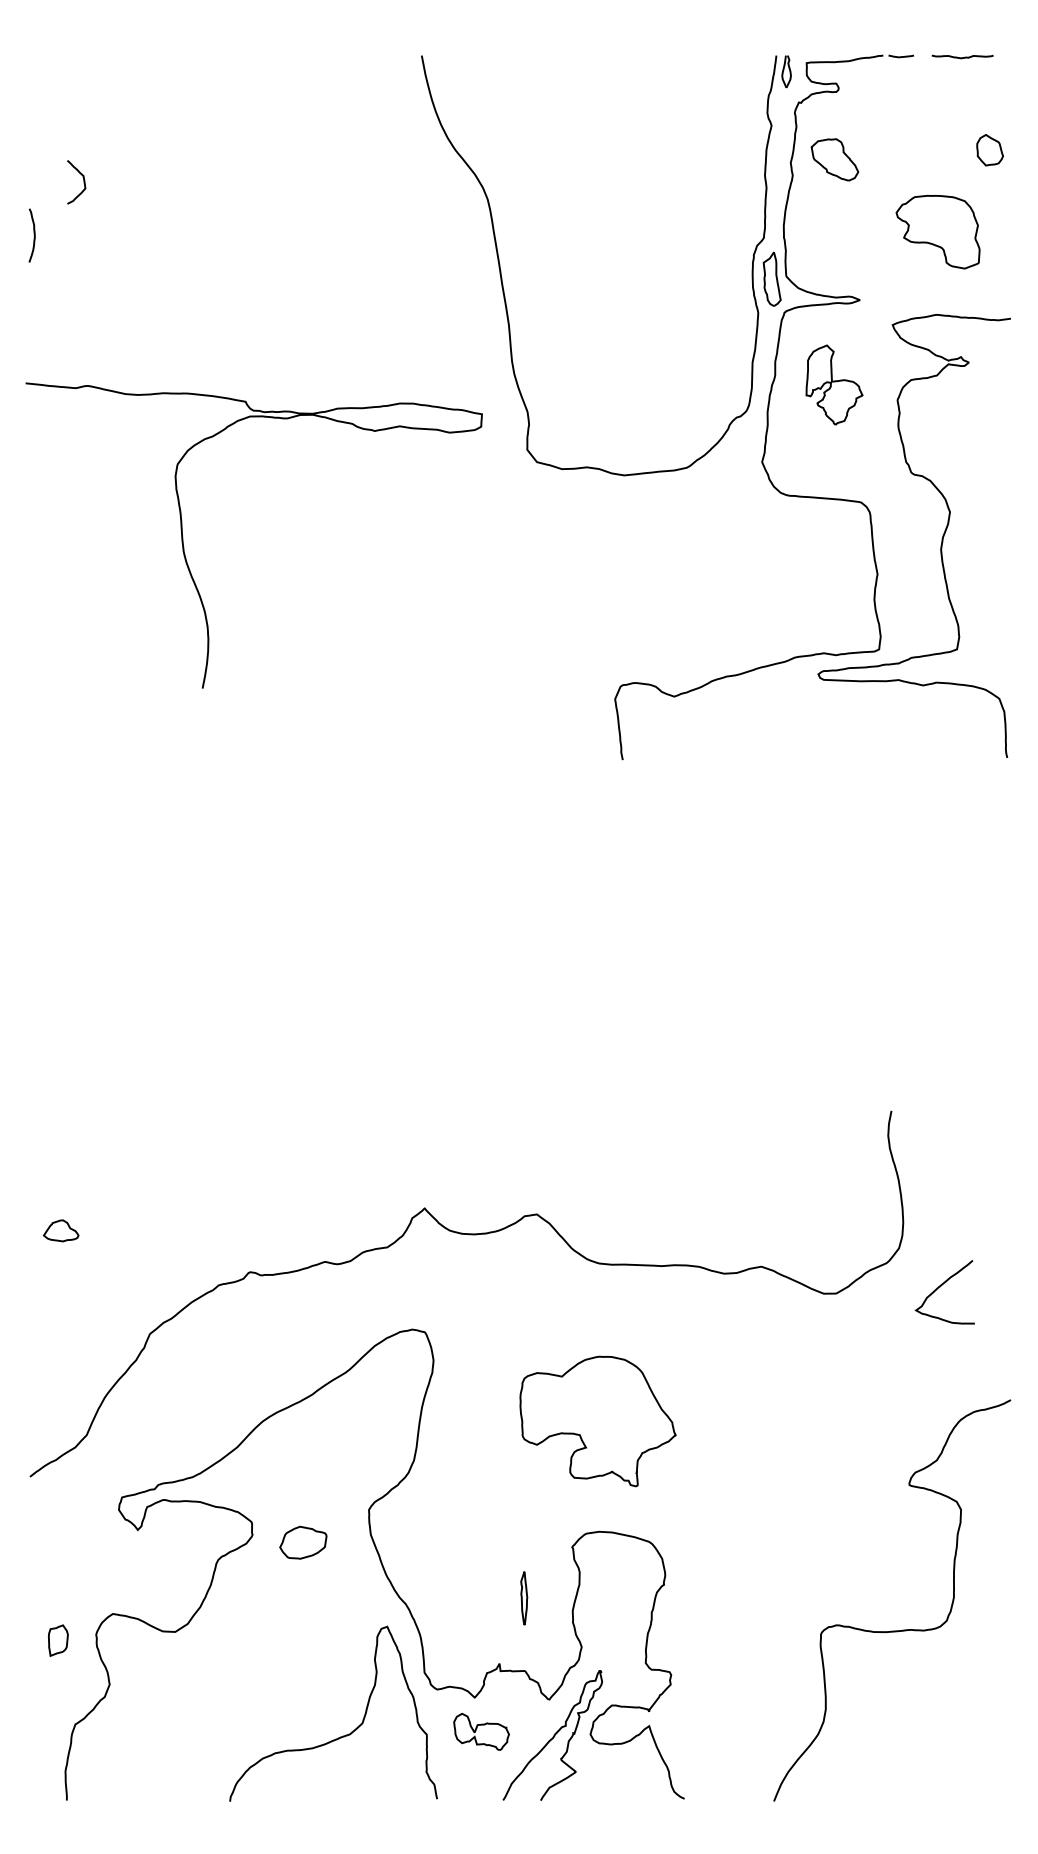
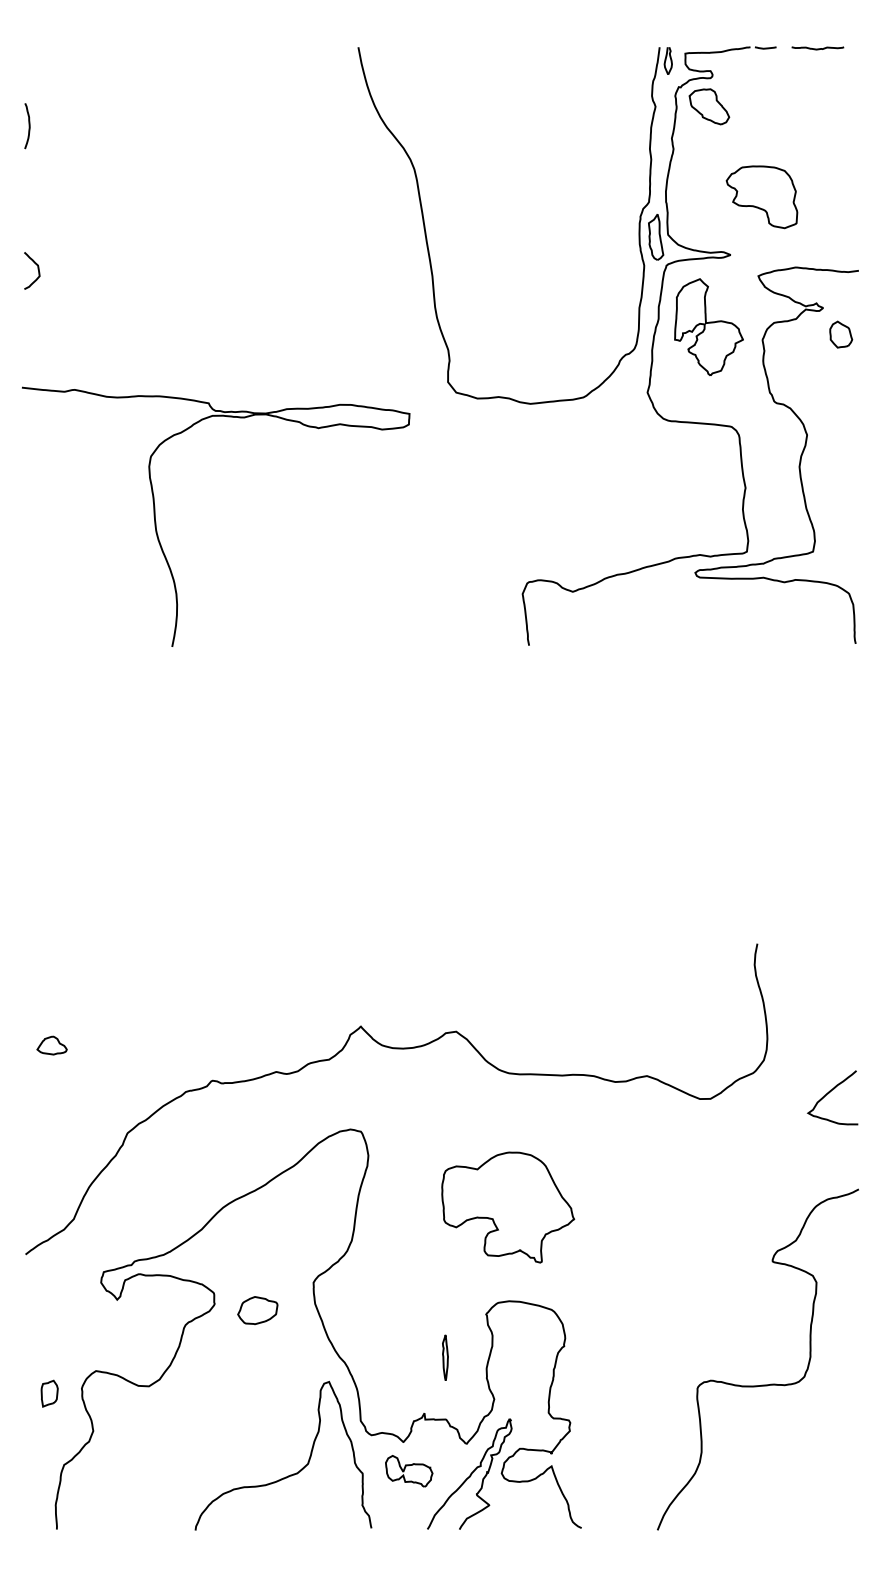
part: (990, 150) -> (841, 334), moved
part: (835, 159) -> (709, 106), moved
curve: (82, 180) -> (37, 269), moved
part: (937, 232) -> (761, 197), moved
curve: (33, 235) -> (28, 126), moved
part: (833, 384) -> (708, 326), size x1.43
curve: (184, 540) -> (156, 521), moved
curve: (941, 1287) -> (829, 1093), moved

